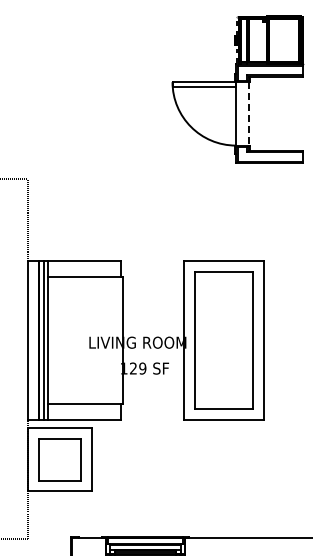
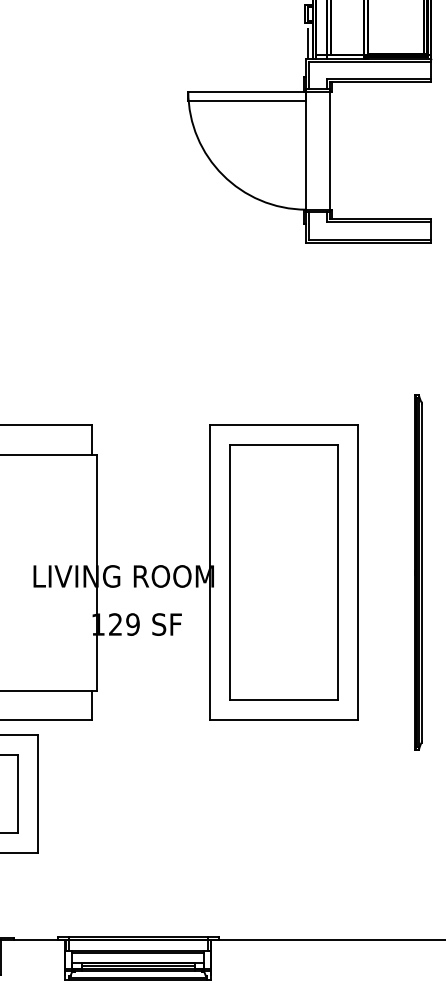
line: (248, 113) -> (329, 149), dashed -> solid
part: (295, 340) -> (417, 572), added

